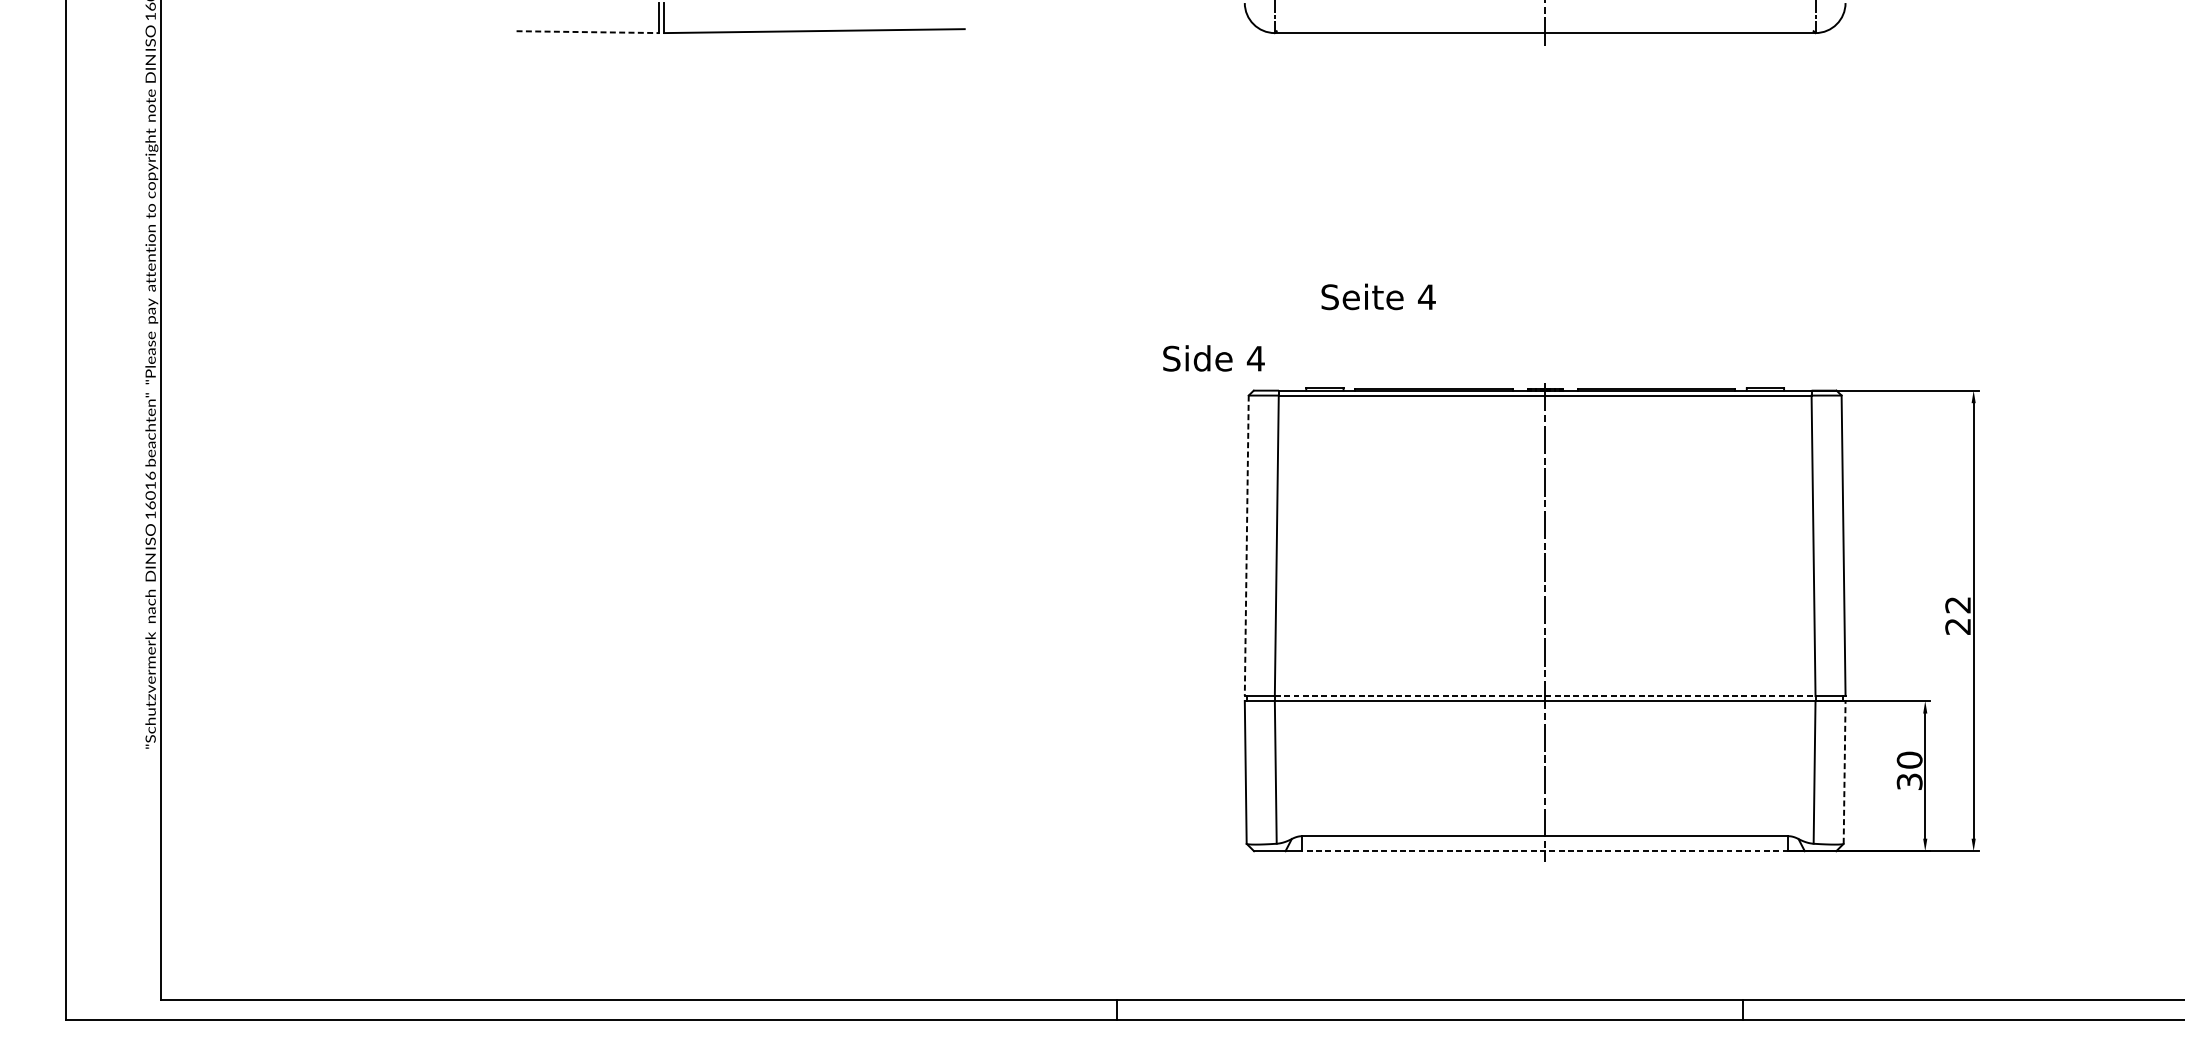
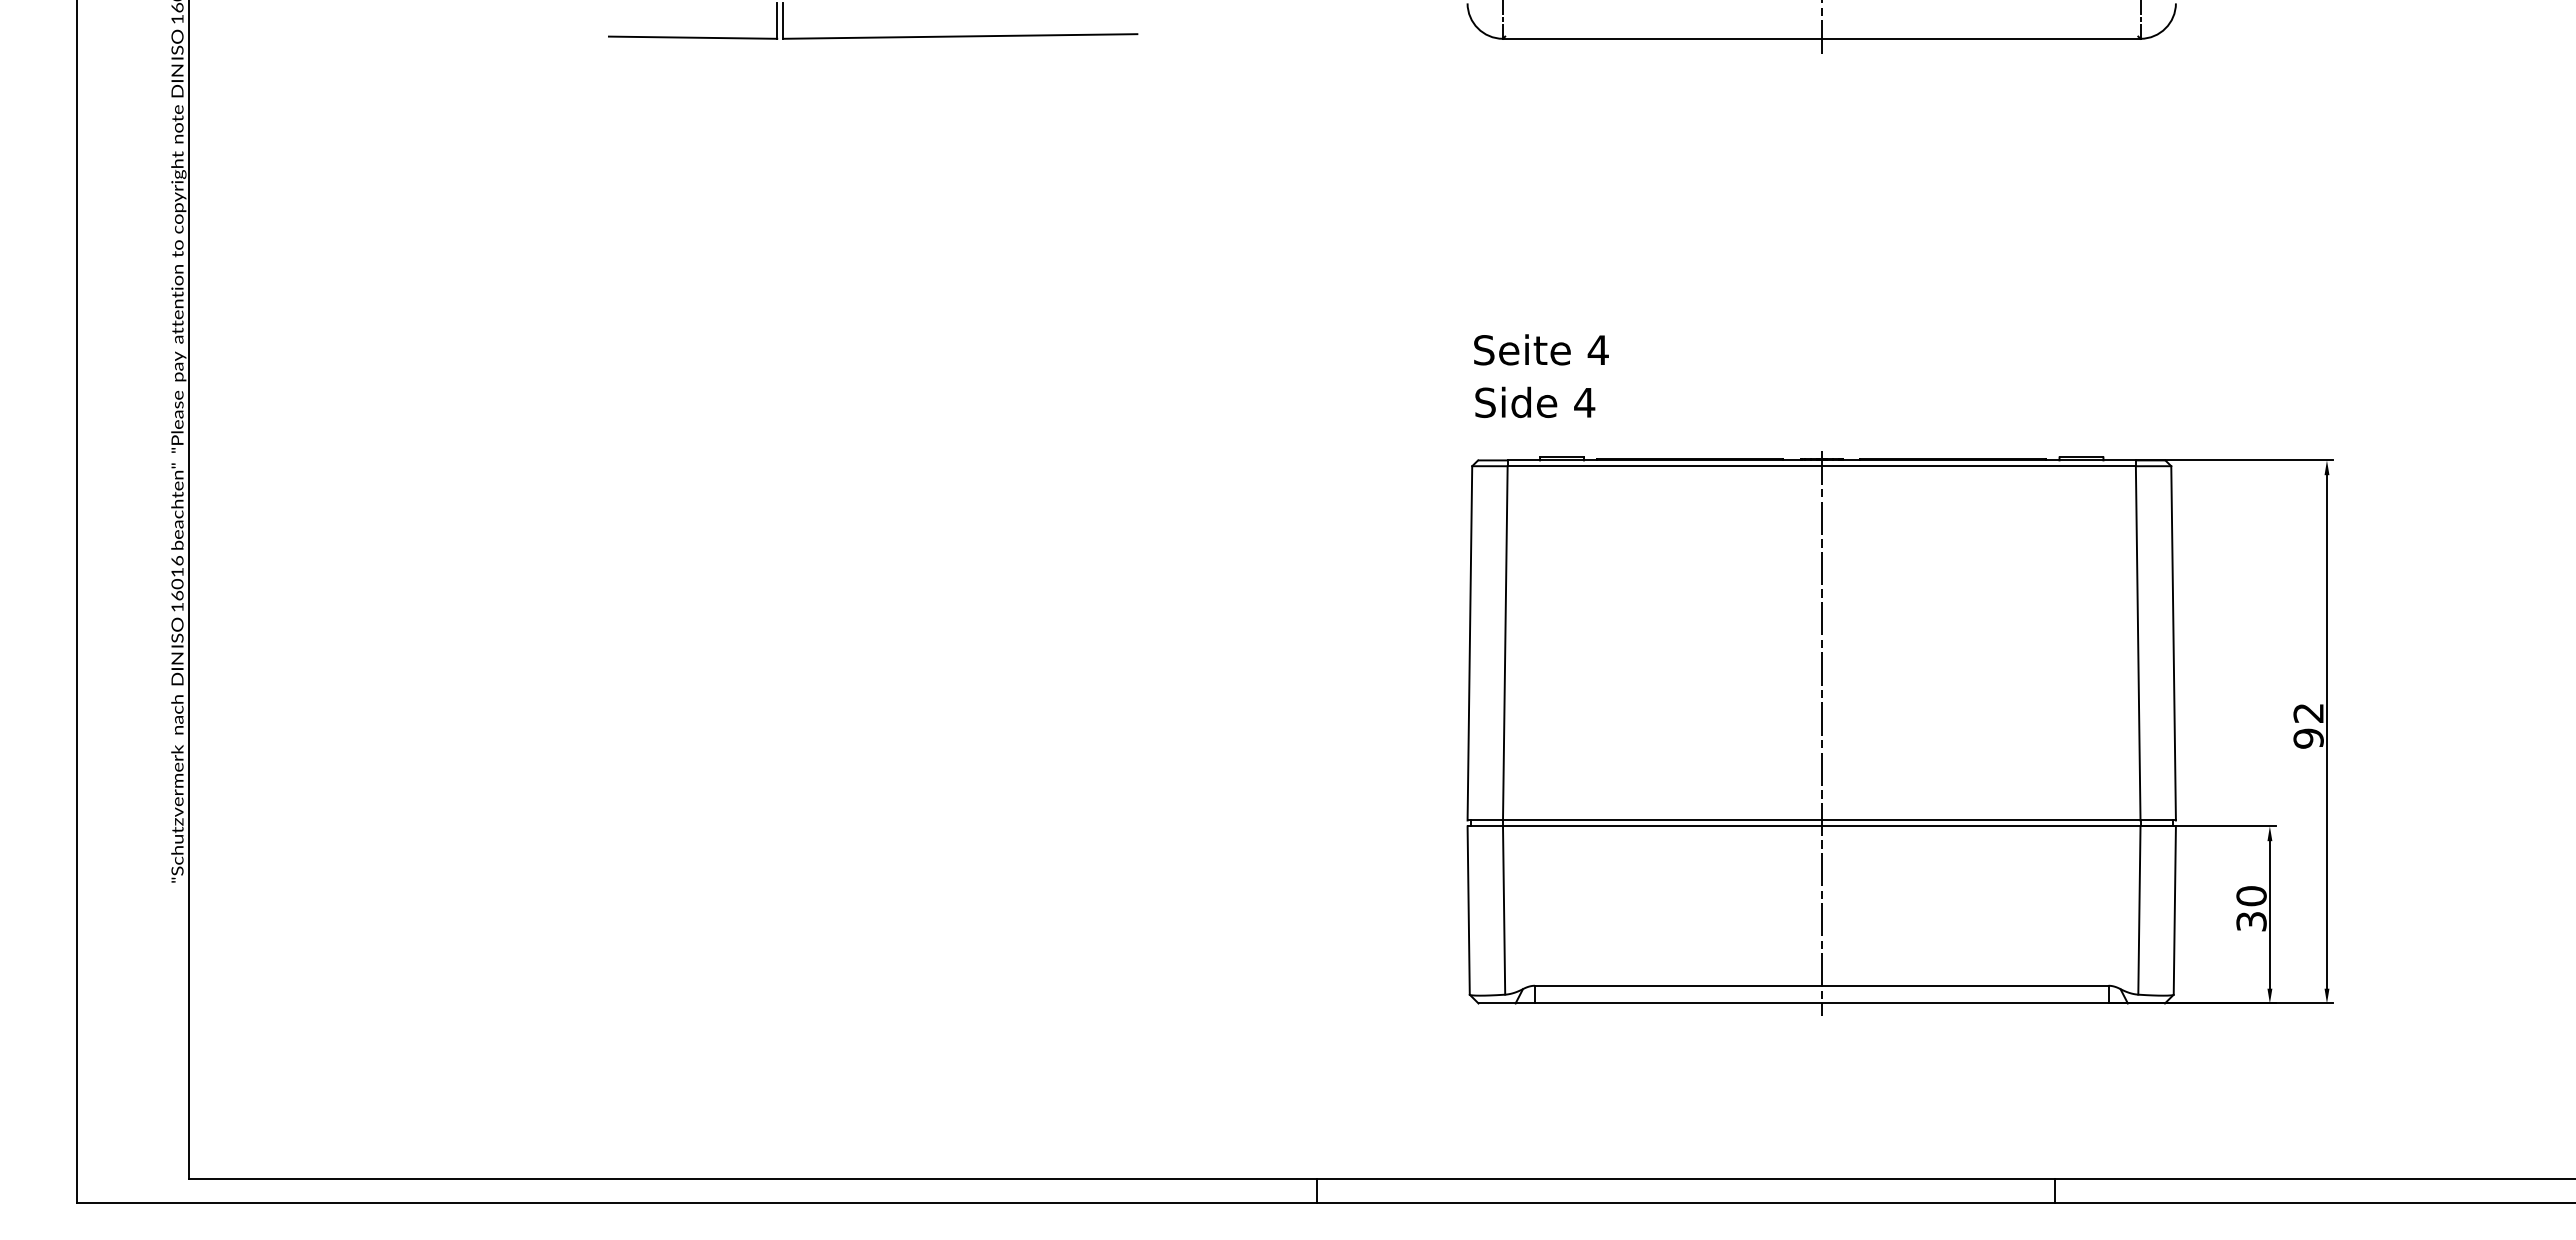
line: (588, 31) -> (693, 37), dashed -> solid
text: (1378, 296) -> (1541, 349), moved
text: (1214, 357) -> (1535, 401), moved
line: (1246, 545) -> (1469, 643), dashed -> solid
text: (1957, 626) -> (2308, 738), 22 -> 92
line: (1544, 696) -> (1821, 820), dashed -> solid
line: (1844, 772) -> (2174, 910), dashed -> solid
line: (1544, 851) -> (1821, 1003), dashed -> solid

